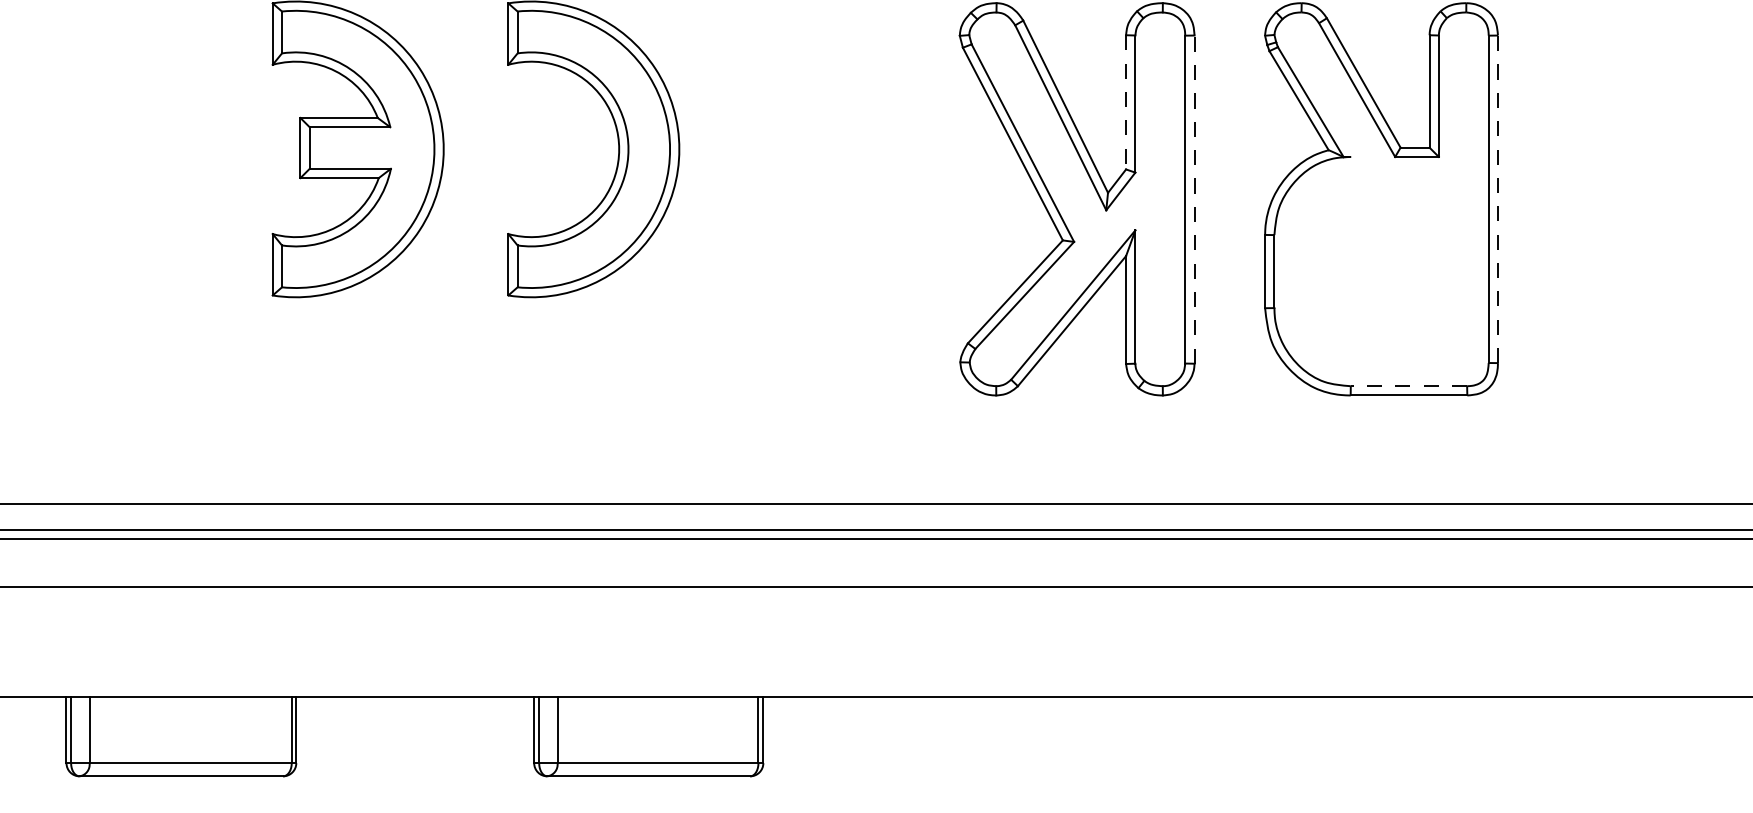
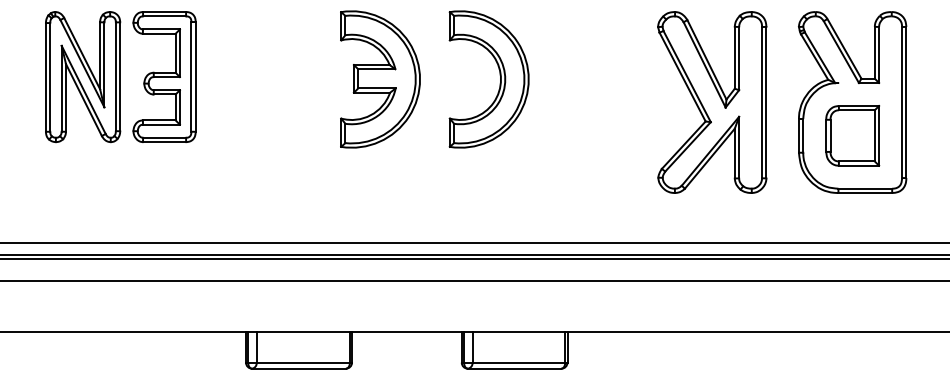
line: (1125, 101) -> (734, 57), dashed -> solid
line: (1194, 199) -> (766, 102), dashed -> solid
line: (1498, 199) -> (906, 102), dashed -> solid
part: (1381, 270) -> (852, 135), added
line: (1409, 385) -> (865, 188), dashed -> solid

